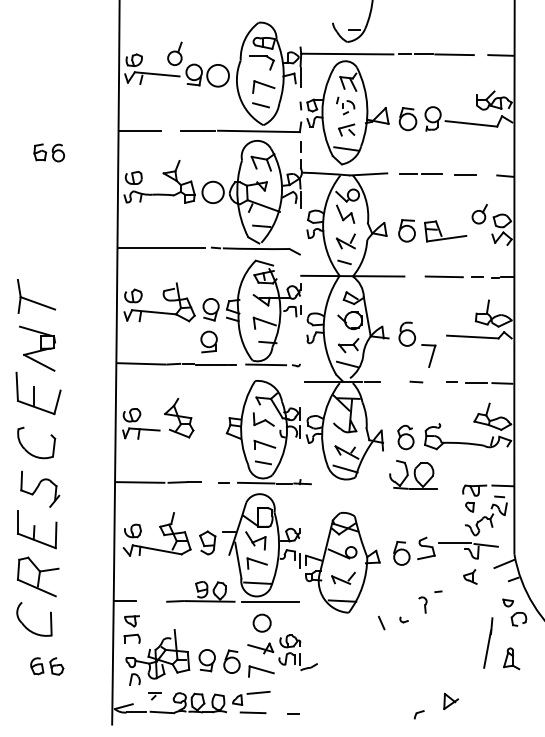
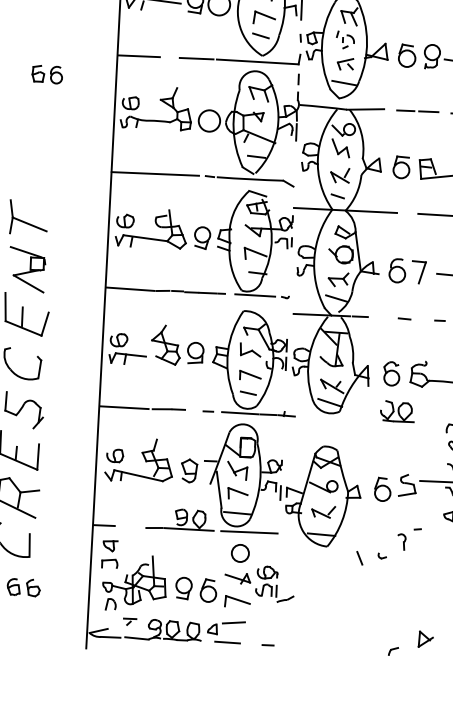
part: (208, 341) -> (195, 352), moved
part: (428, 355) -> (418, 271), moved
part: (412, 474) -> (396, 411), size x0.71

